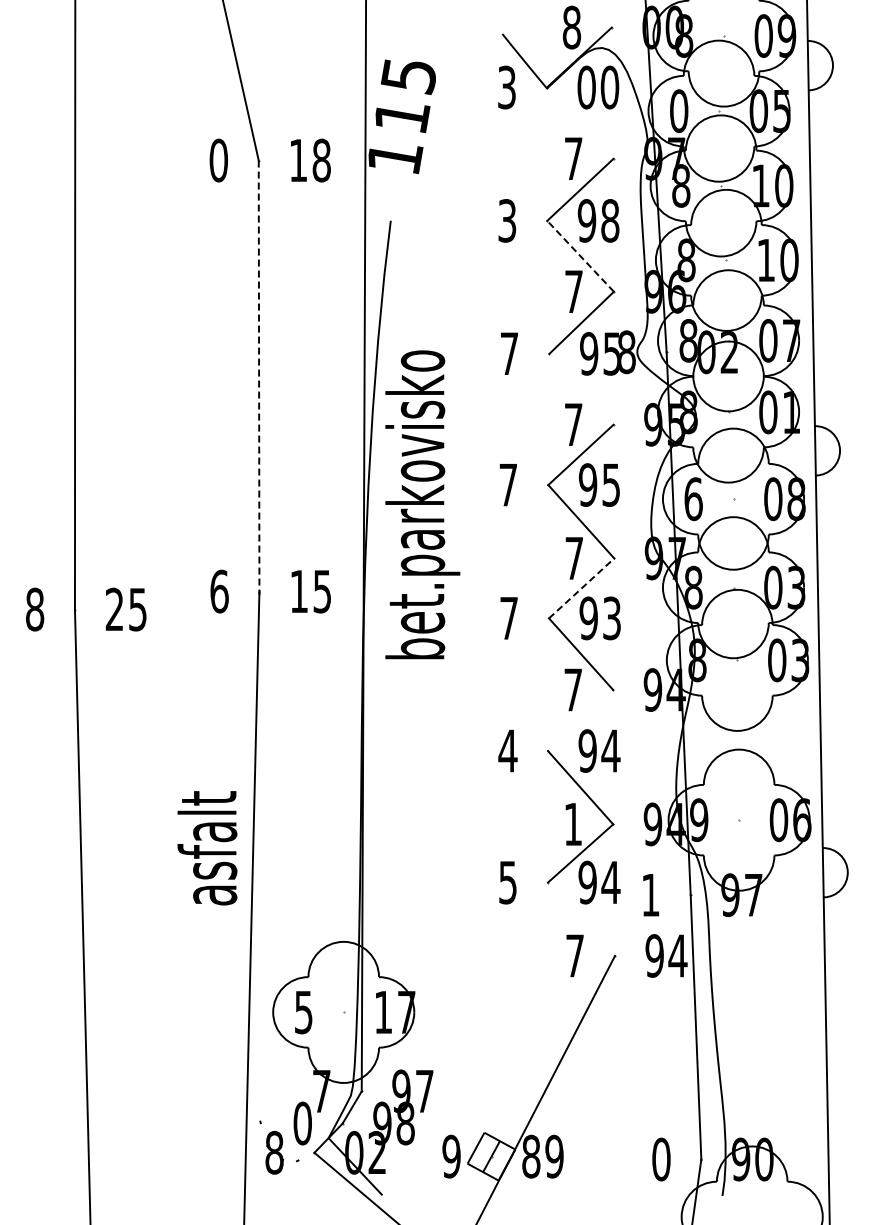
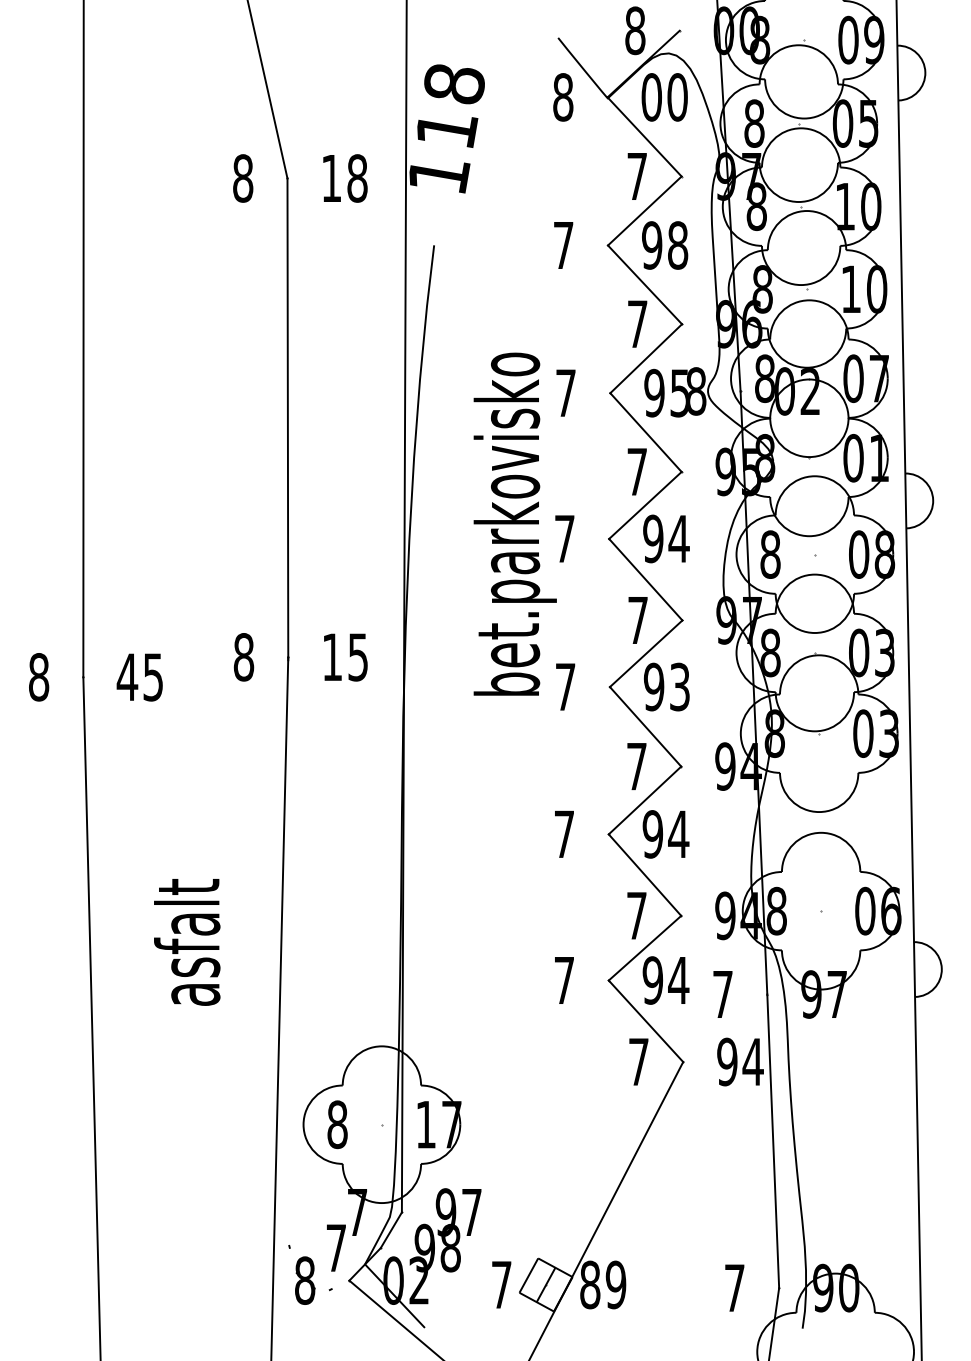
text: (408, 75) -> (453, 84), 115 -> 118
text: (507, 87) -> (563, 97), 3 -> 8
text: (679, 110) -> (754, 122), 0 -> 8
line: (579, 122) -> (643, 136), added
text: (218, 160) -> (242, 178), 0 -> 8
text: (507, 220) -> (563, 245), 3 -> 7
line: (580, 256) -> (644, 285), dashed -> solid
line: (259, 376) -> (288, 418), dashed -> solid
line: (581, 388) -> (646, 431), added
text: (610, 485) -> (678, 539), 95 -> 94
text: (693, 498) -> (770, 553), 6 -> 8
text: (422, 504) -> (514, 523), moved
line: (582, 588) -> (647, 653), dashed -> solid
text: (219, 591) -> (243, 657), 6 -> 8
text: (114, 608) -> (127, 676), 25 -> 45
line: (580, 720) -> (644, 800), added
text: (507, 750) -> (563, 833), 4 -> 7
text: (699, 820) -> (777, 911), 9 -> 8
text: (572, 824) -> (636, 915), 1 -> 7
text: (207, 848) -> (187, 942), moved
text: (507, 882) -> (563, 980), 5 -> 7
text: (650, 895) -> (722, 994), 1 -> 7
line: (581, 918) -> (646, 1020), added
text: (303, 1012) -> (337, 1124), 5 -> 8
text: (302, 1123) -> (336, 1248), 0 -> 7
text: (451, 1156) -> (501, 1284), 9 -> 7
text: (661, 1159) -> (734, 1288), 0 -> 7

